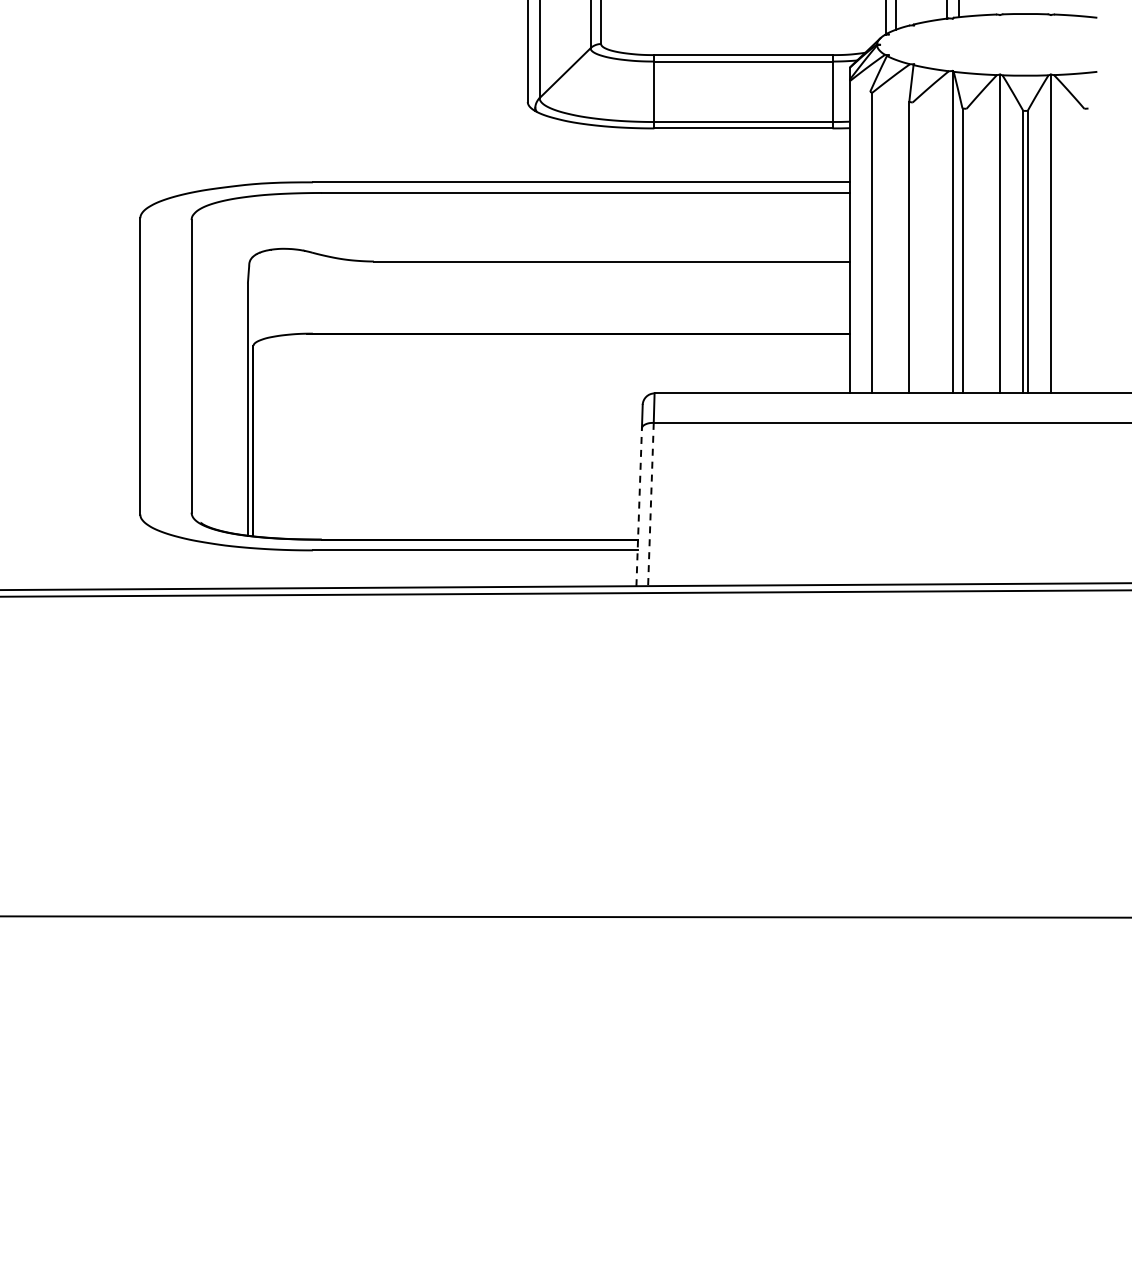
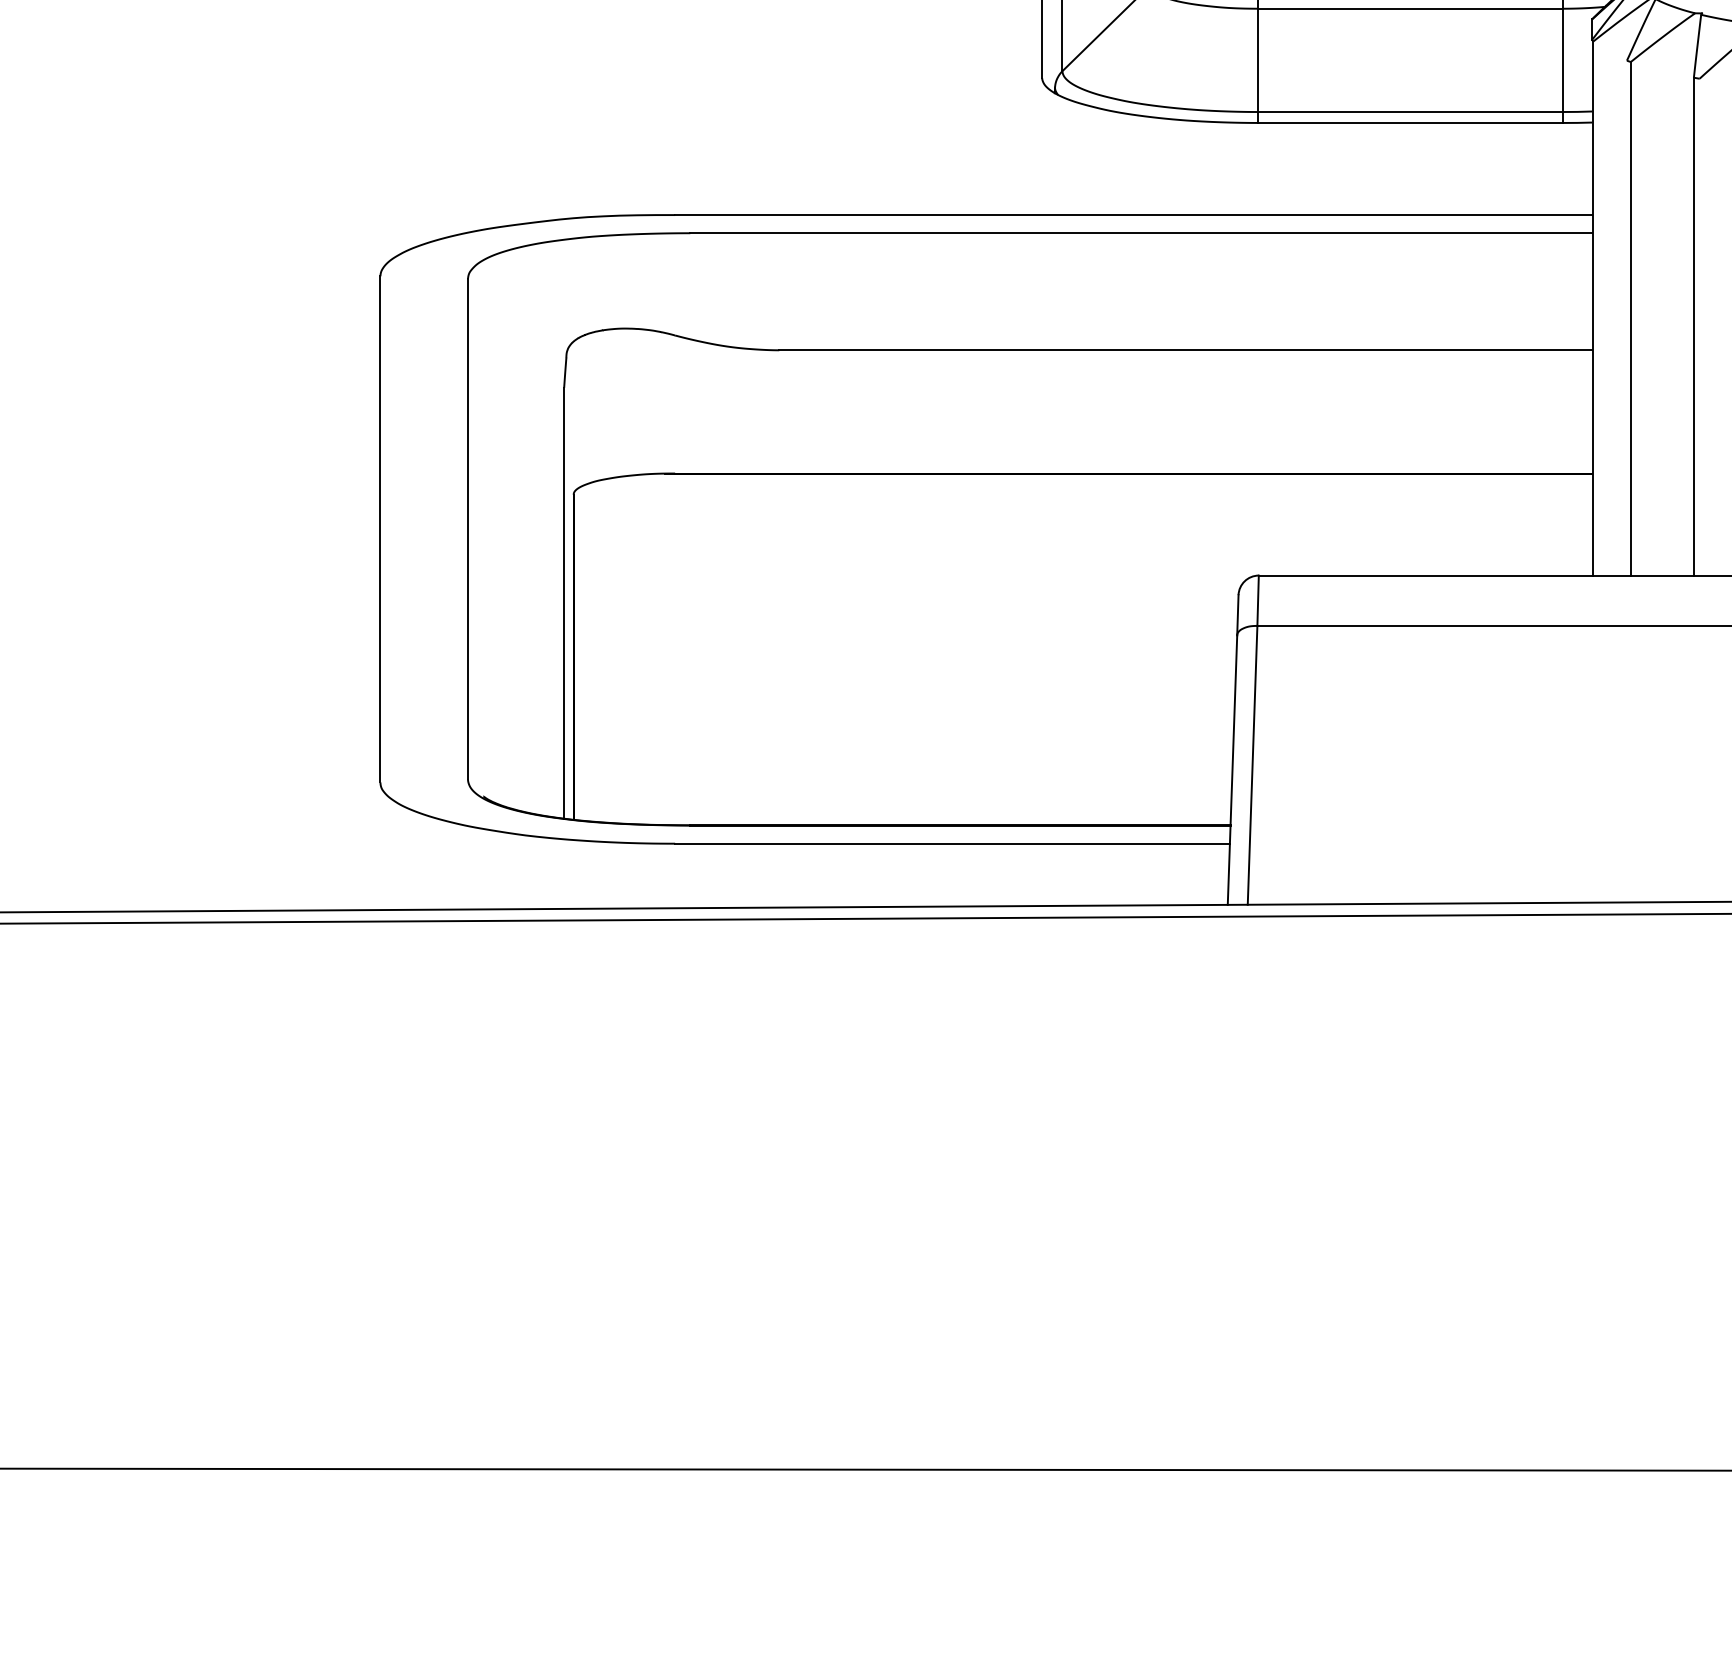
line: (650, 504) -> (1251, 765), dashed -> solid
line: (639, 507) -> (1233, 770), dashed -> solid

